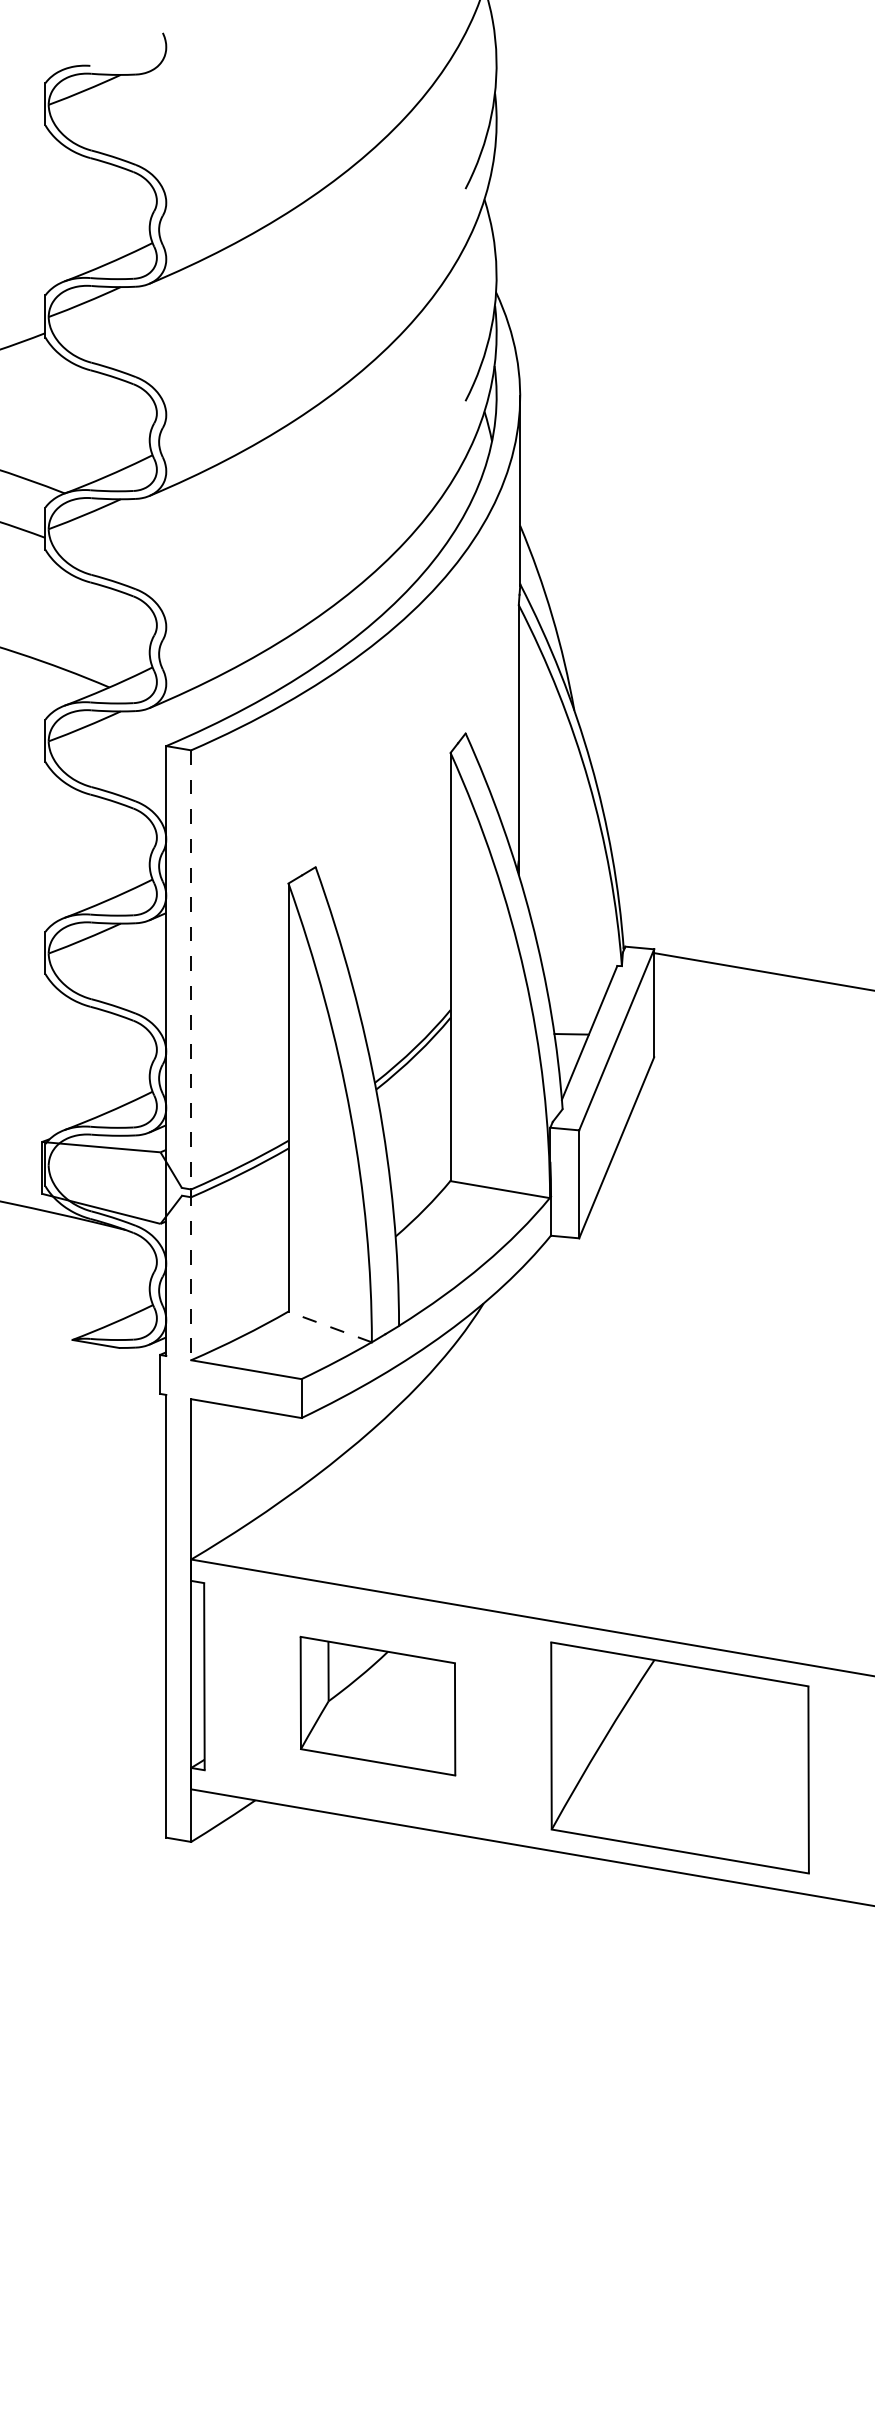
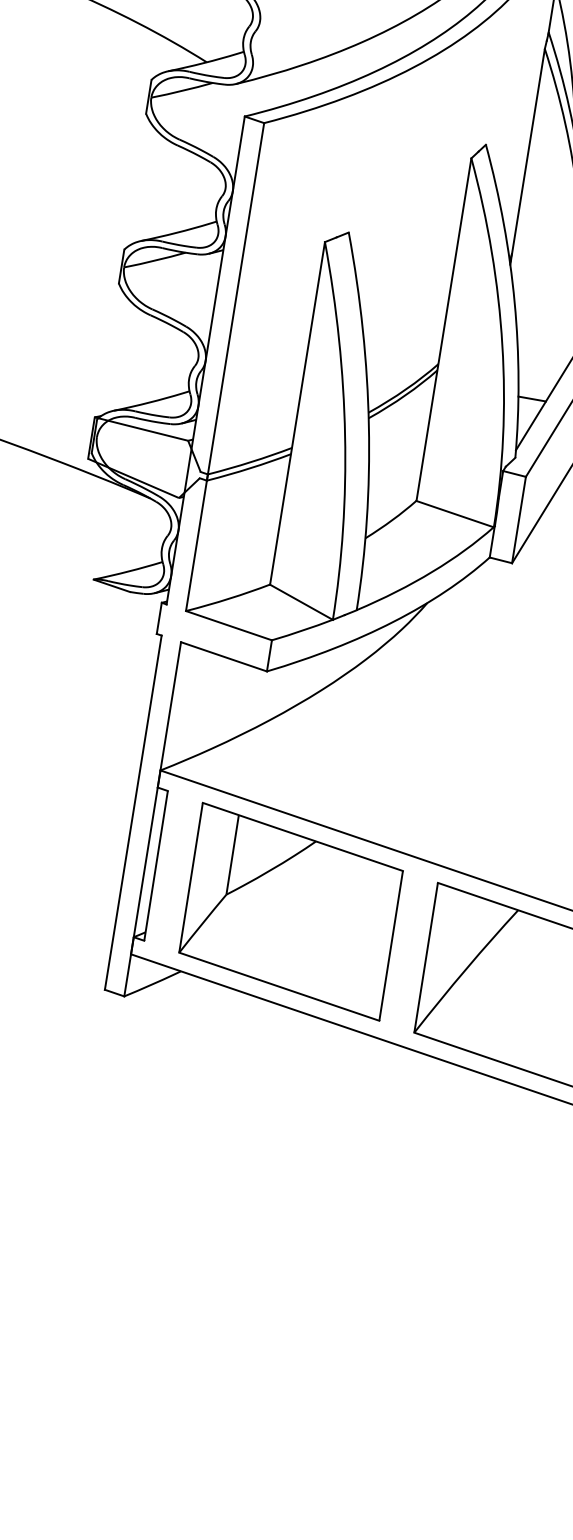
line: (191, 1055) -> (225, 367), dashed -> solid
line: (329, 1326) -> (301, 601), dashed -> solid
part: (377, 1705) -> (290, 911), size x1.67

